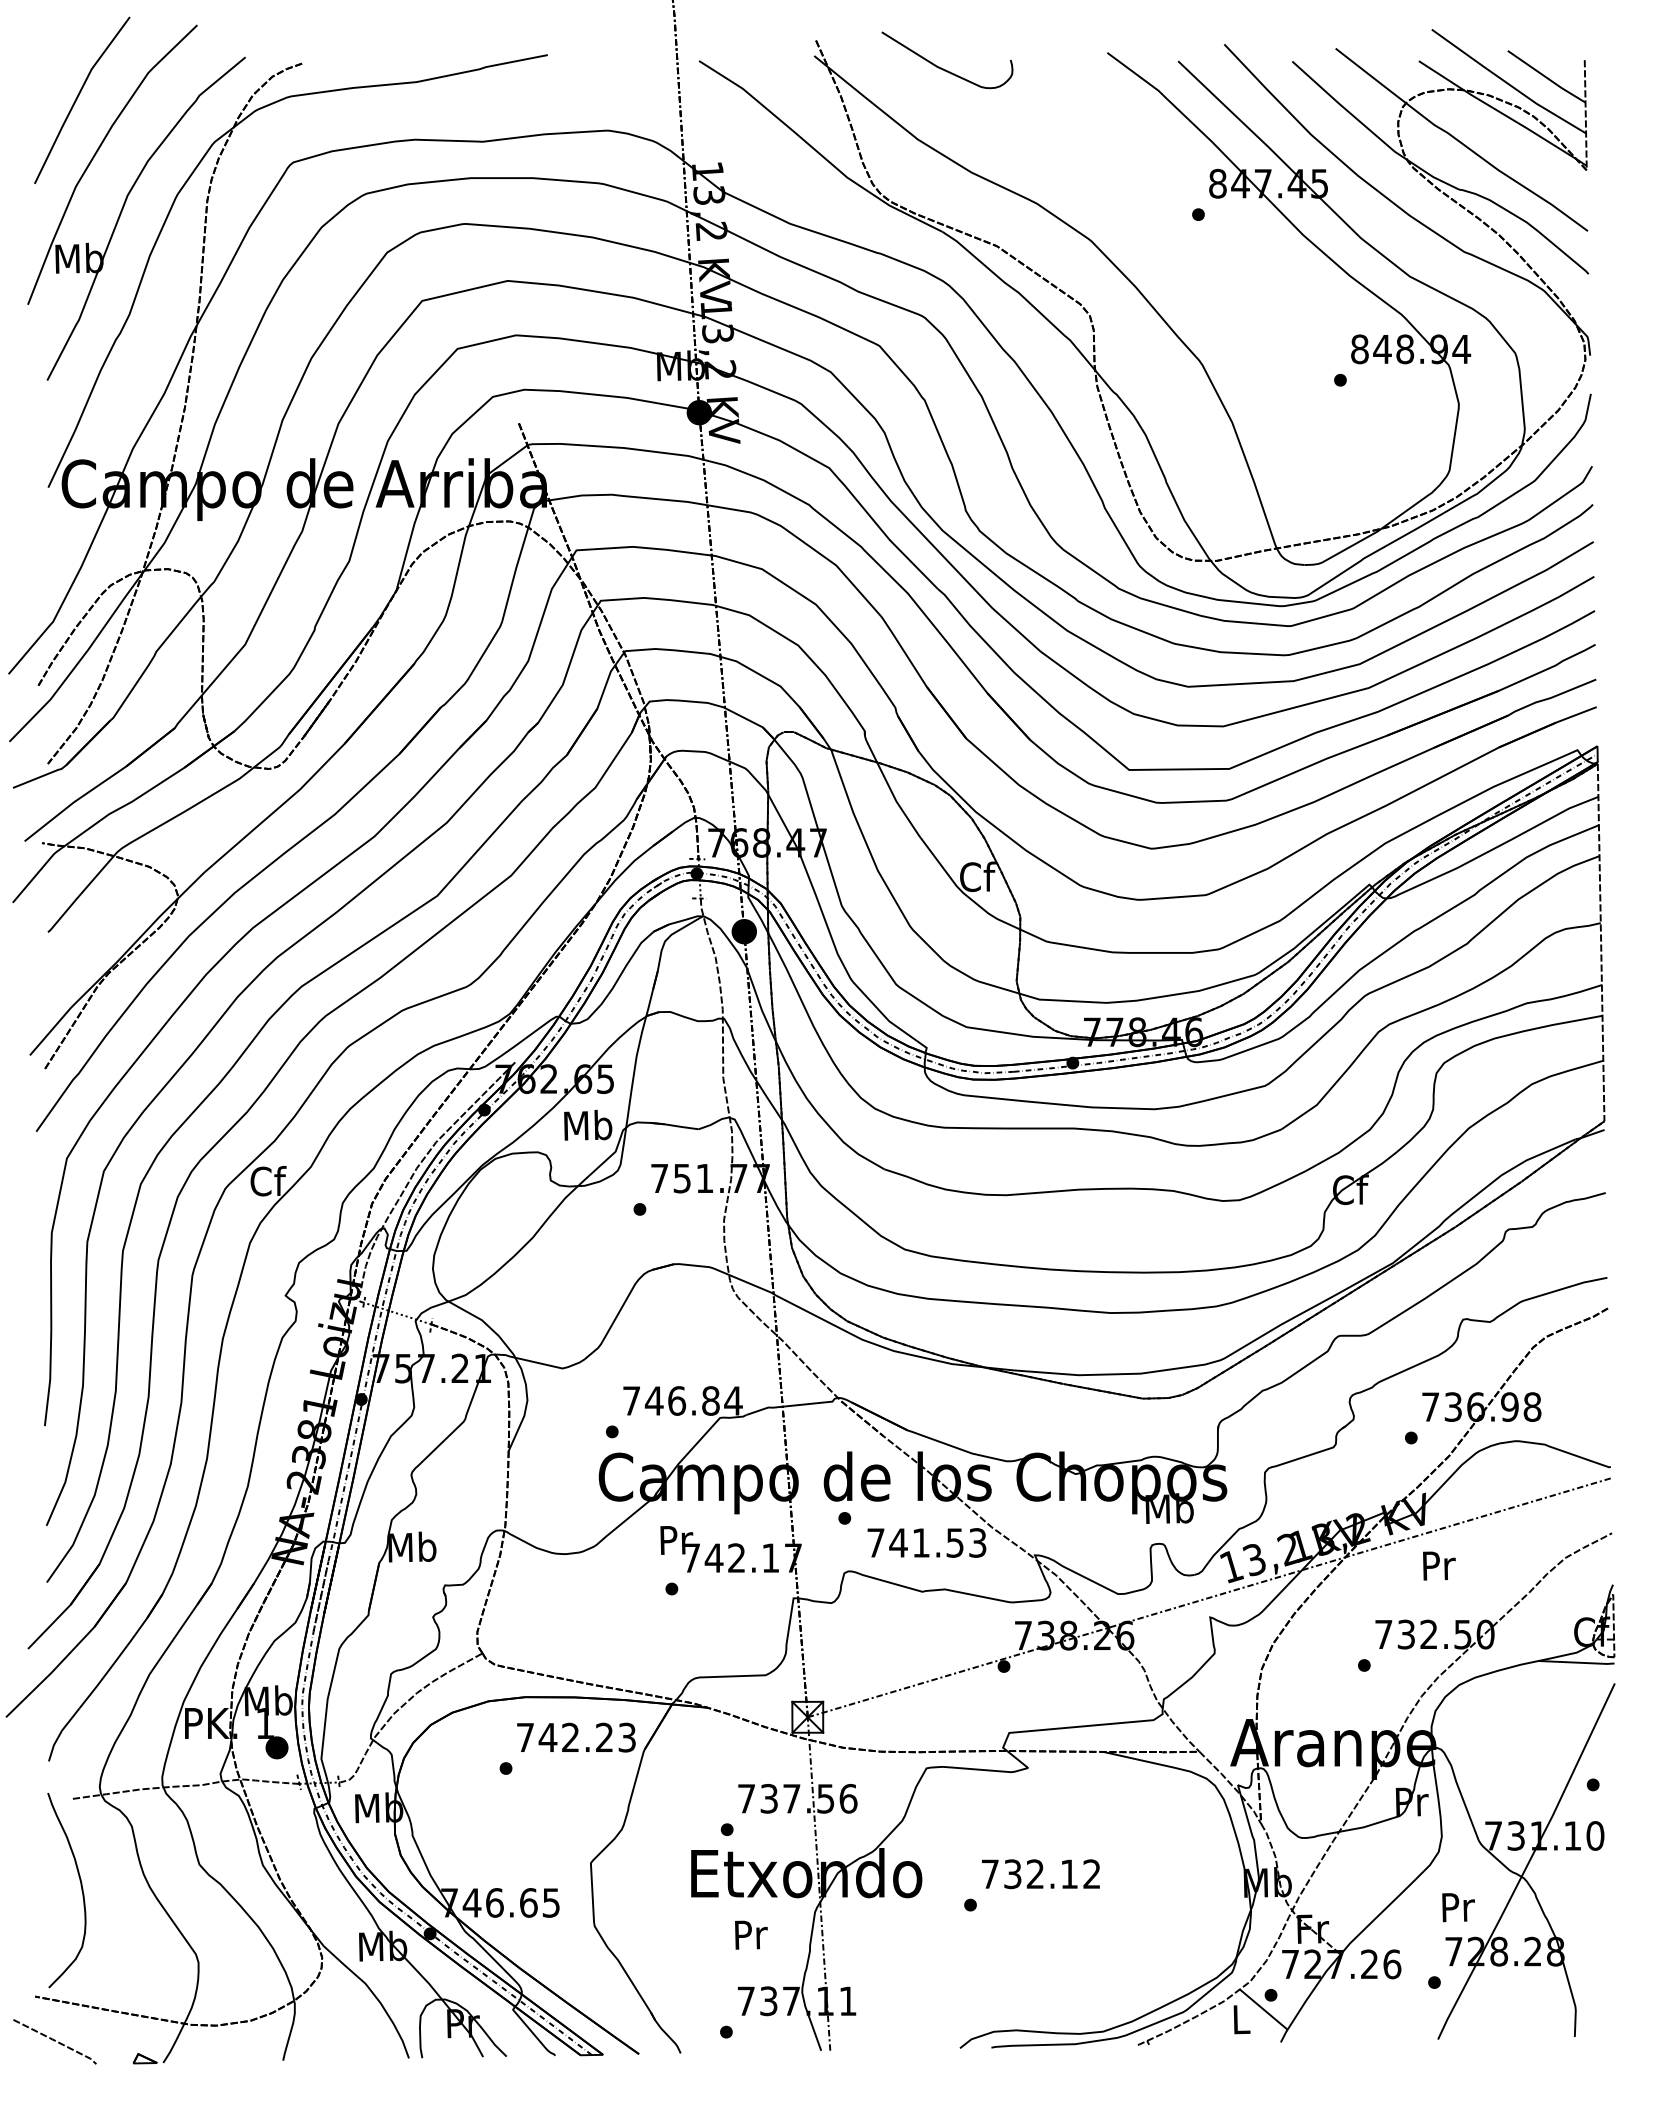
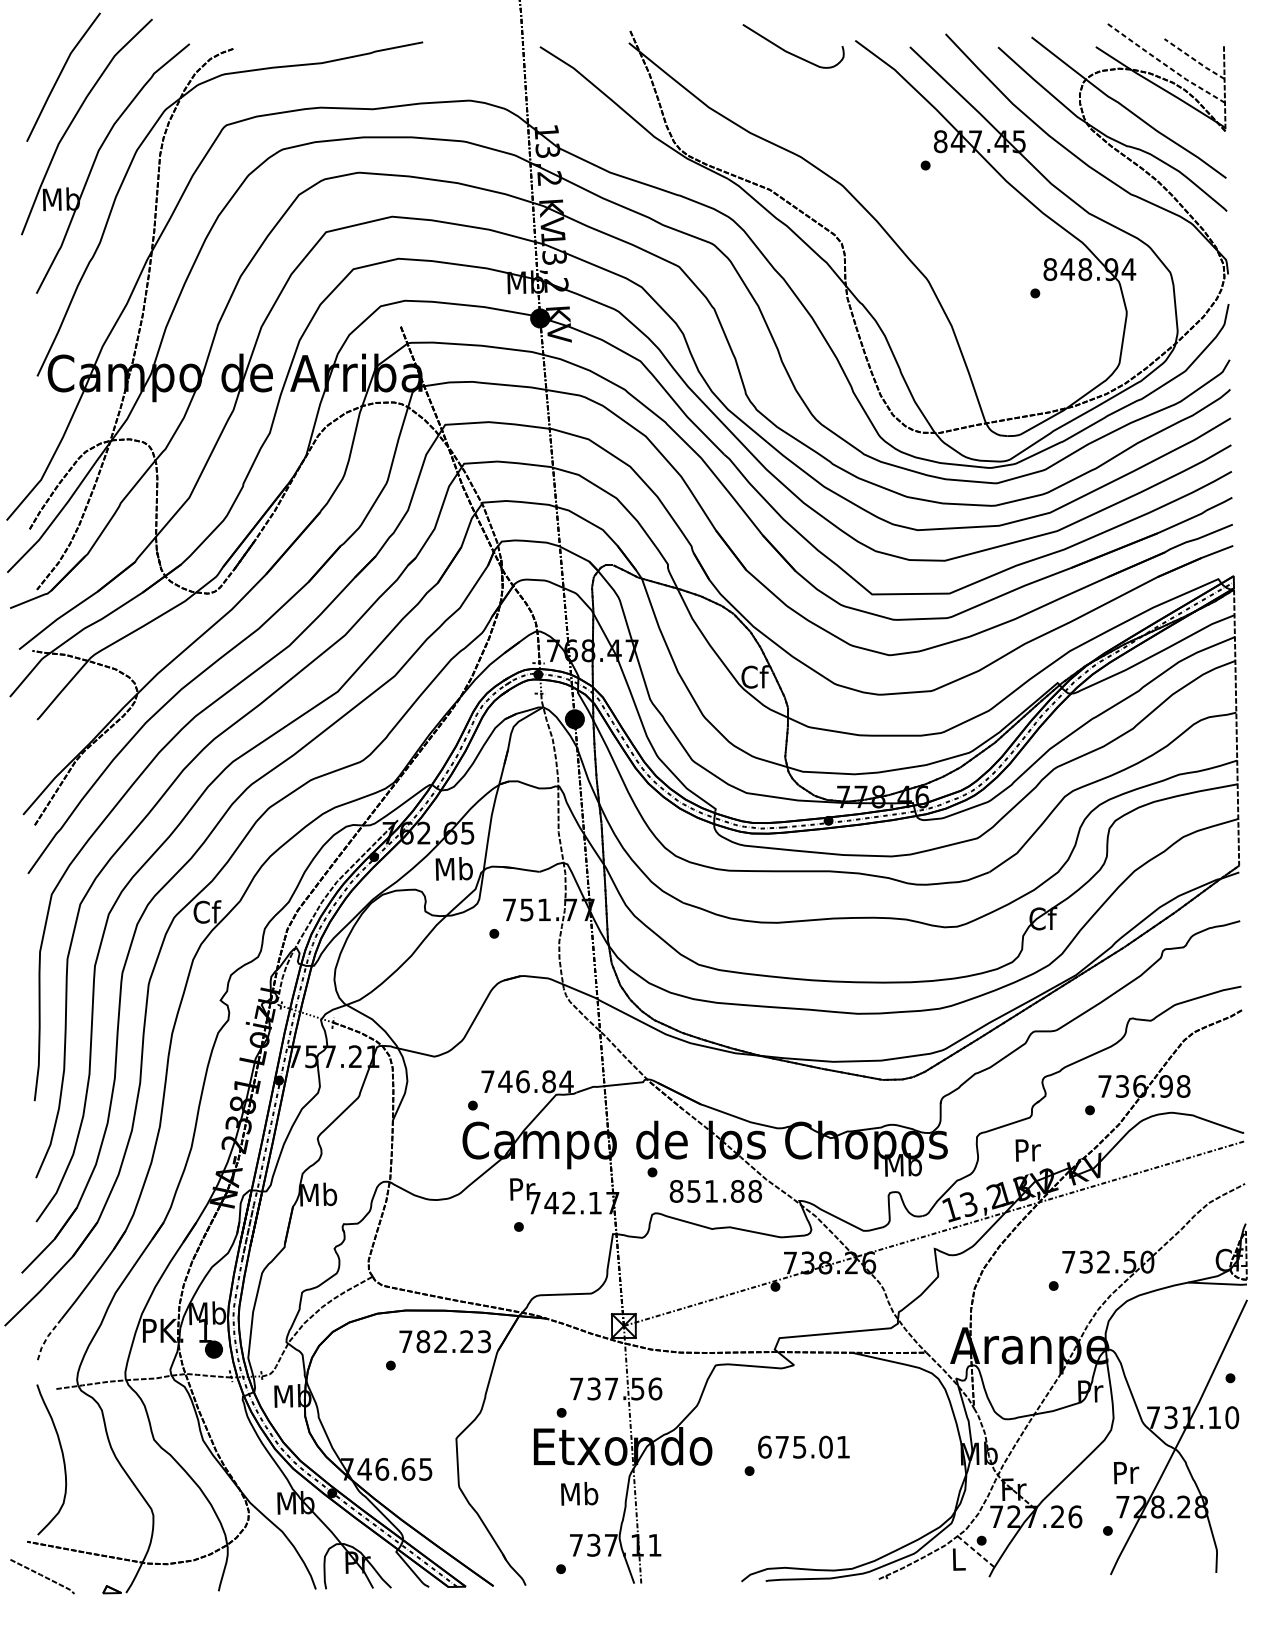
curve: (943, 68) -> (790, 52), moved
line: (1546, 77) -> (1194, 59), solid -> dashed
line: (1507, 83) -> (1164, 64), solid -> dashed
text: (926, 1542) -> (715, 1191), 741.53 -> 851.88
text: (1439, 1565) -> (1028, 1150), moved
line: (61, 1732) -> (47, 1337), solid -> dashed
text: (547, 1737) -> (422, 1341), 742.23 -> 782.23
text: (1040, 1874) -> (803, 1447), 732.12 -> 675.01
text: (750, 1934) -> (579, 1493), Pr -> Mb
line: (1263, 2009) -> (975, 1551), solid -> dashed

